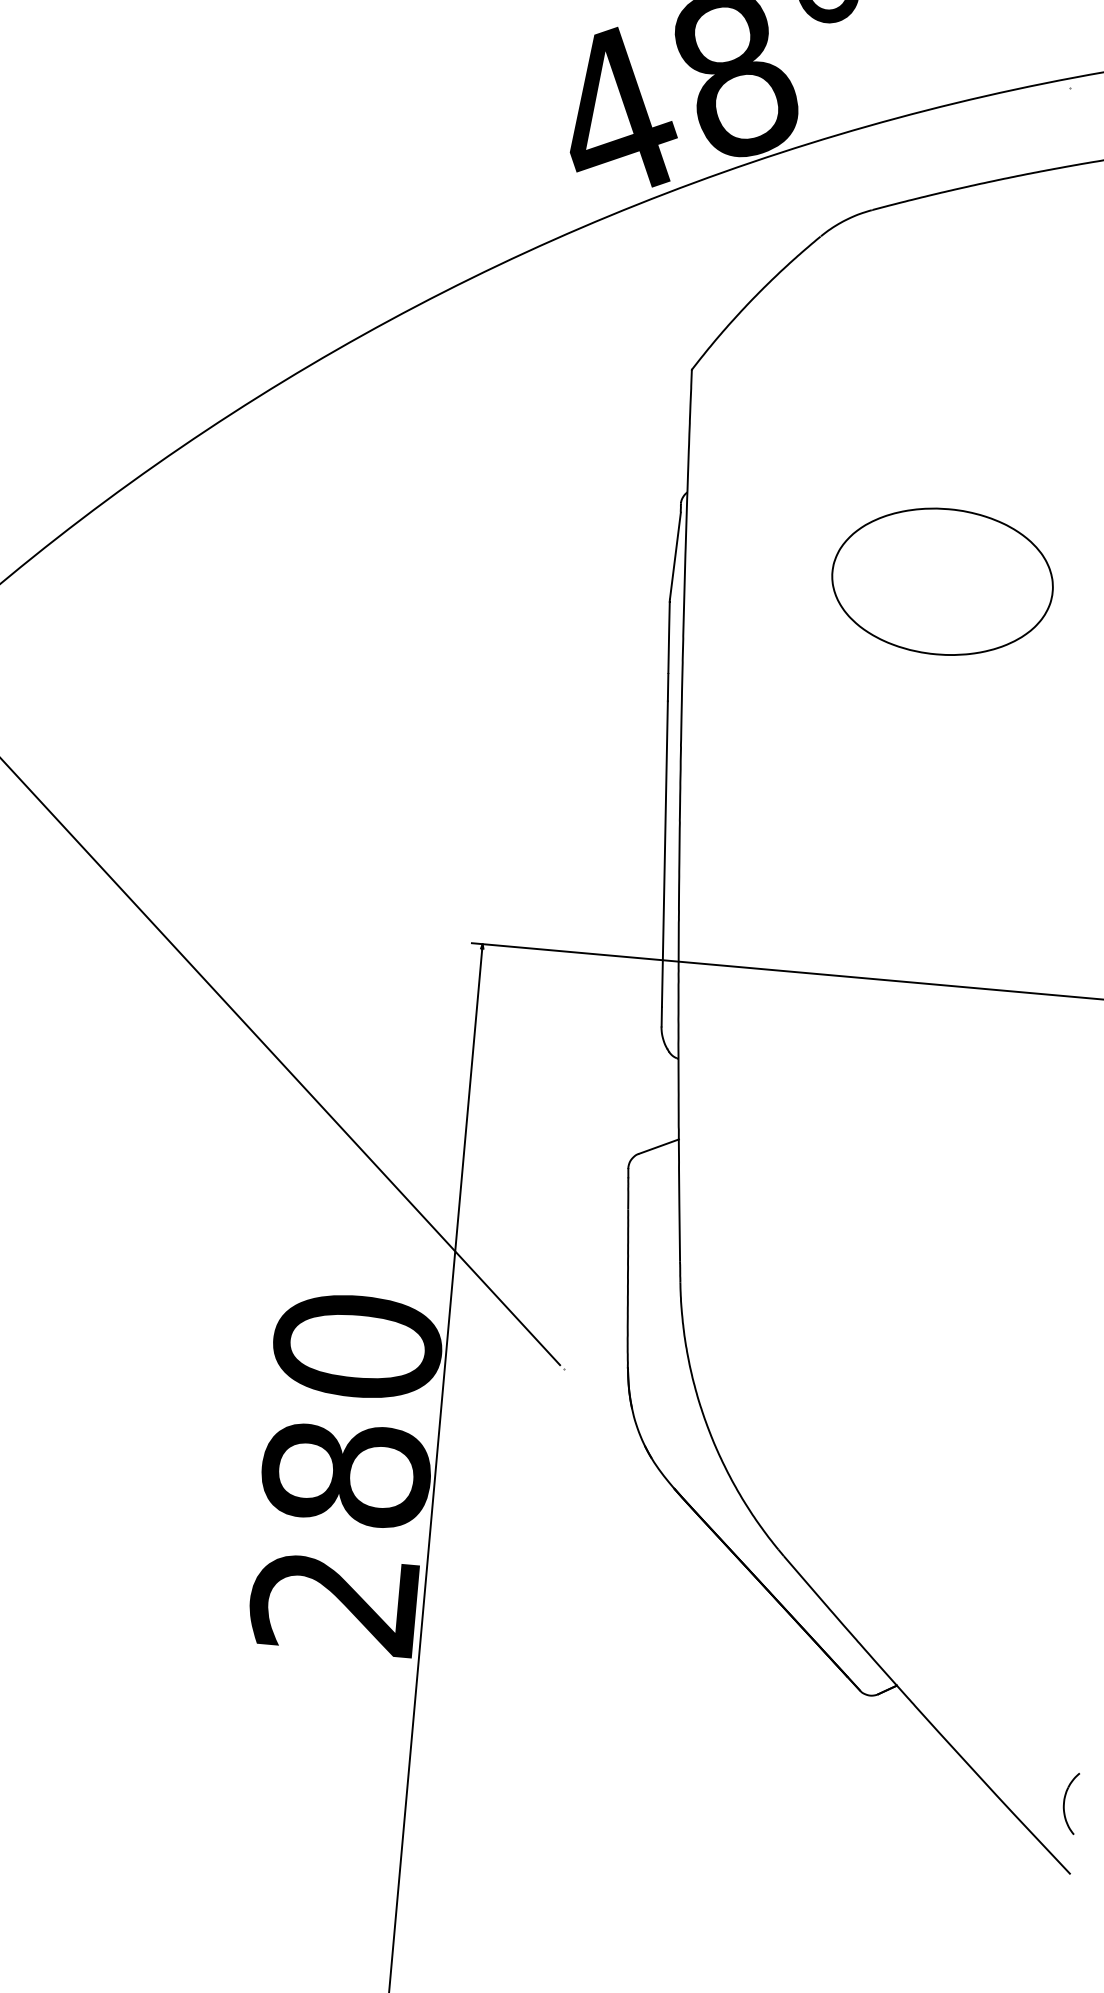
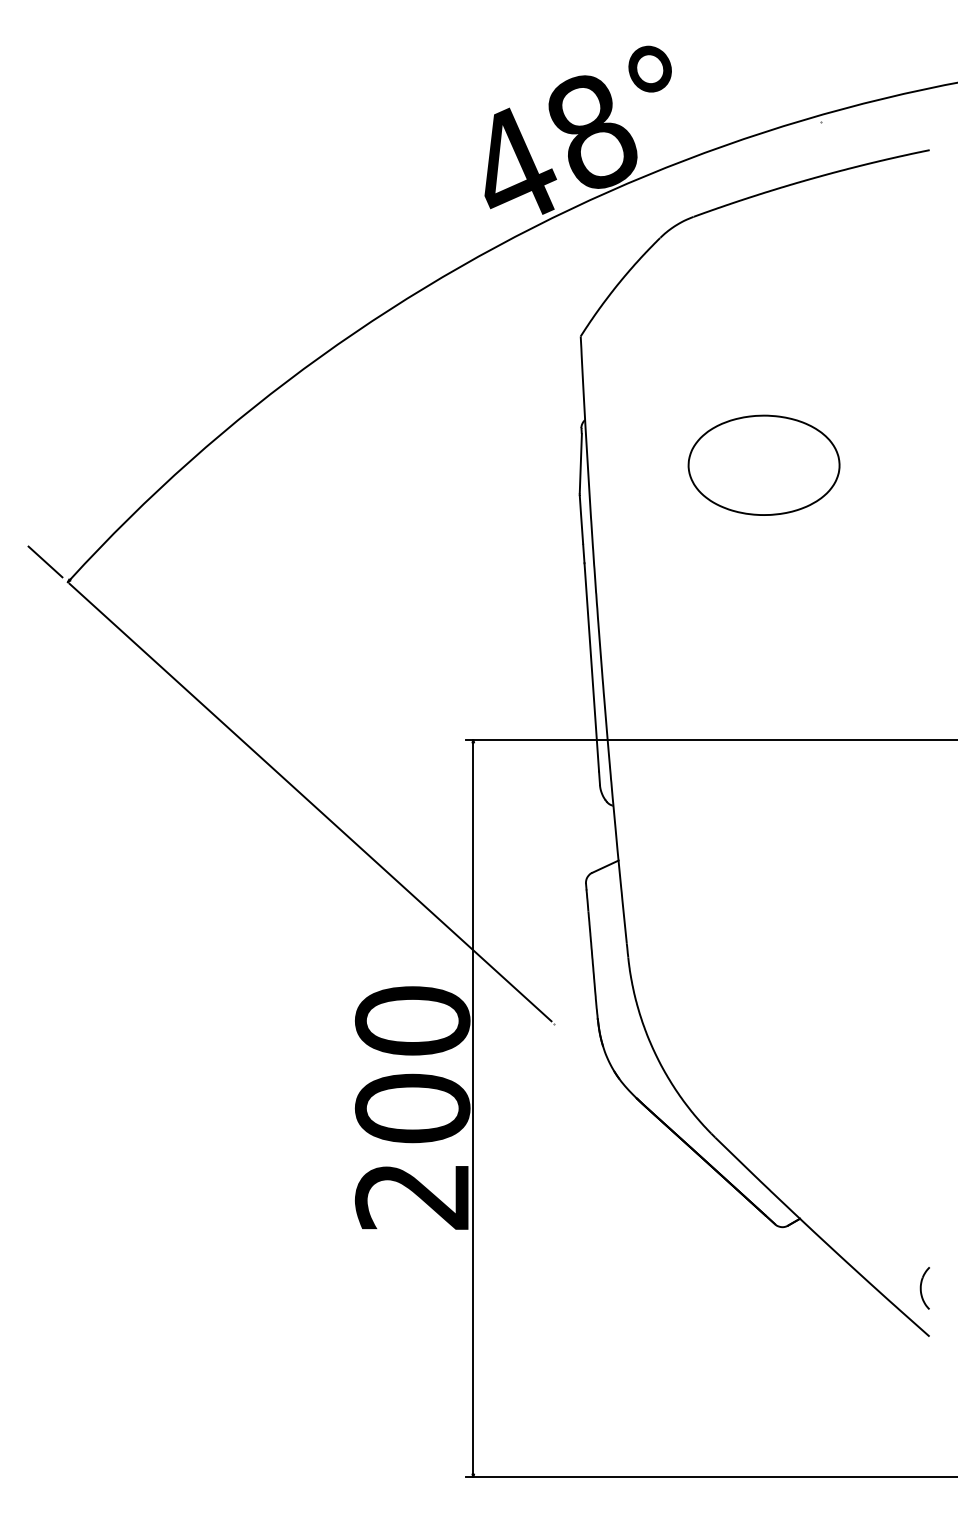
text: (345, 1474) -> (412, 1108), 280 -> 200

